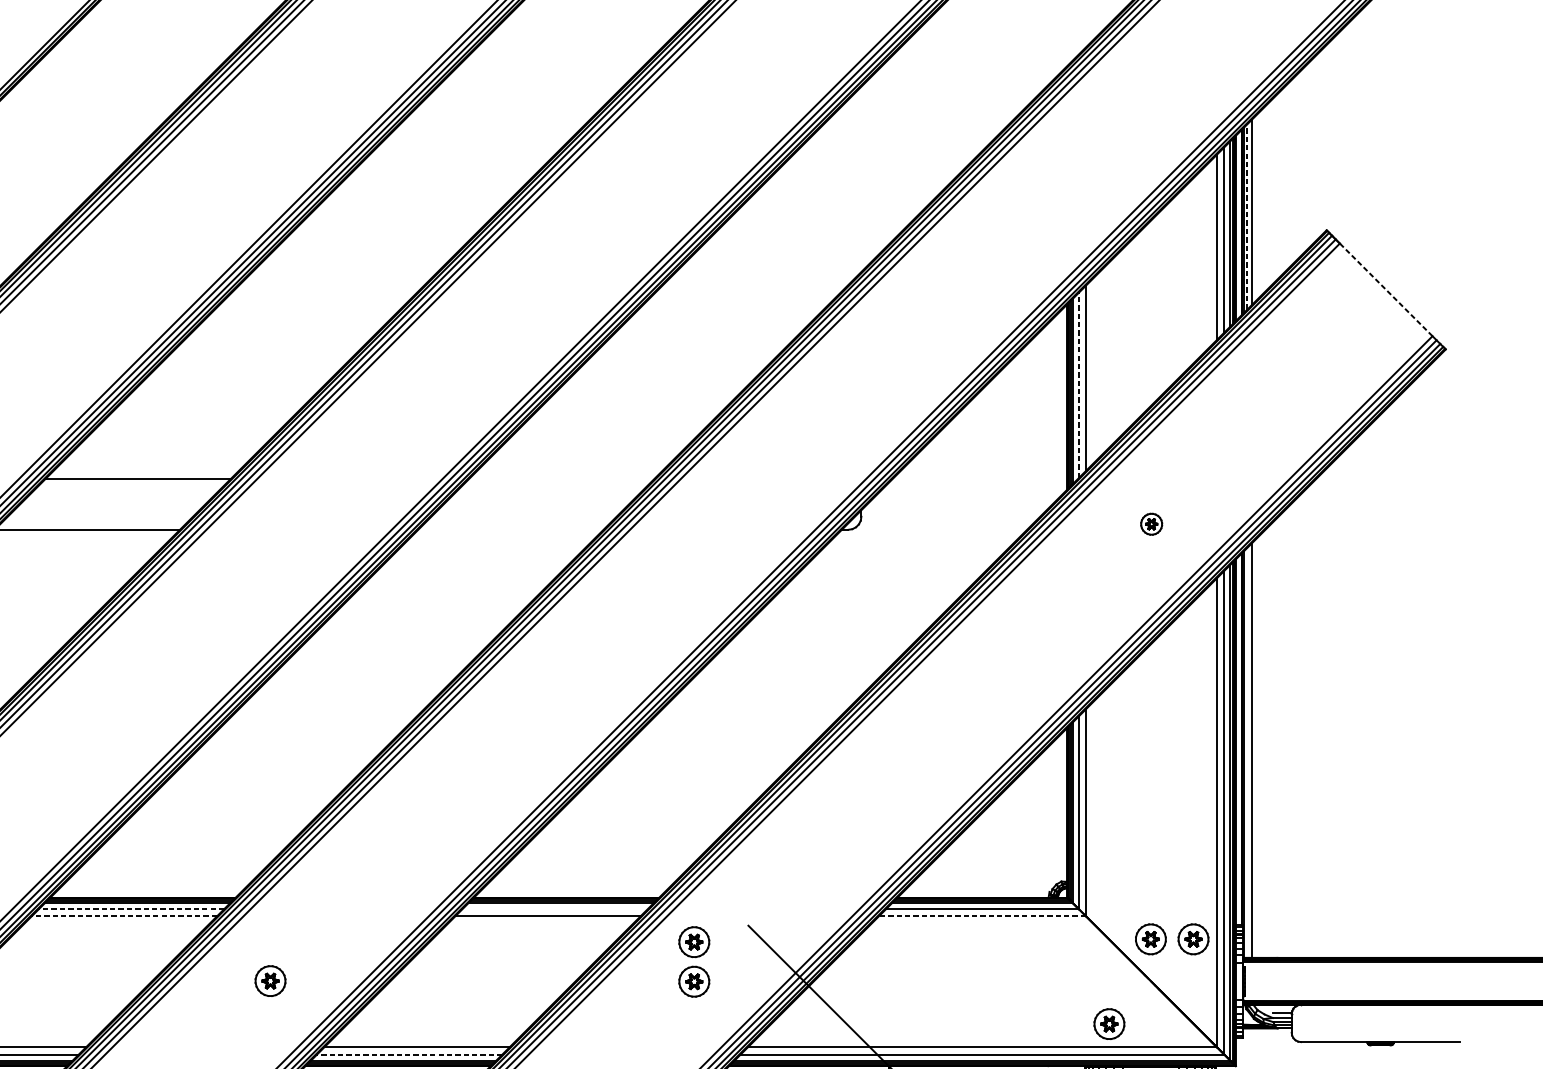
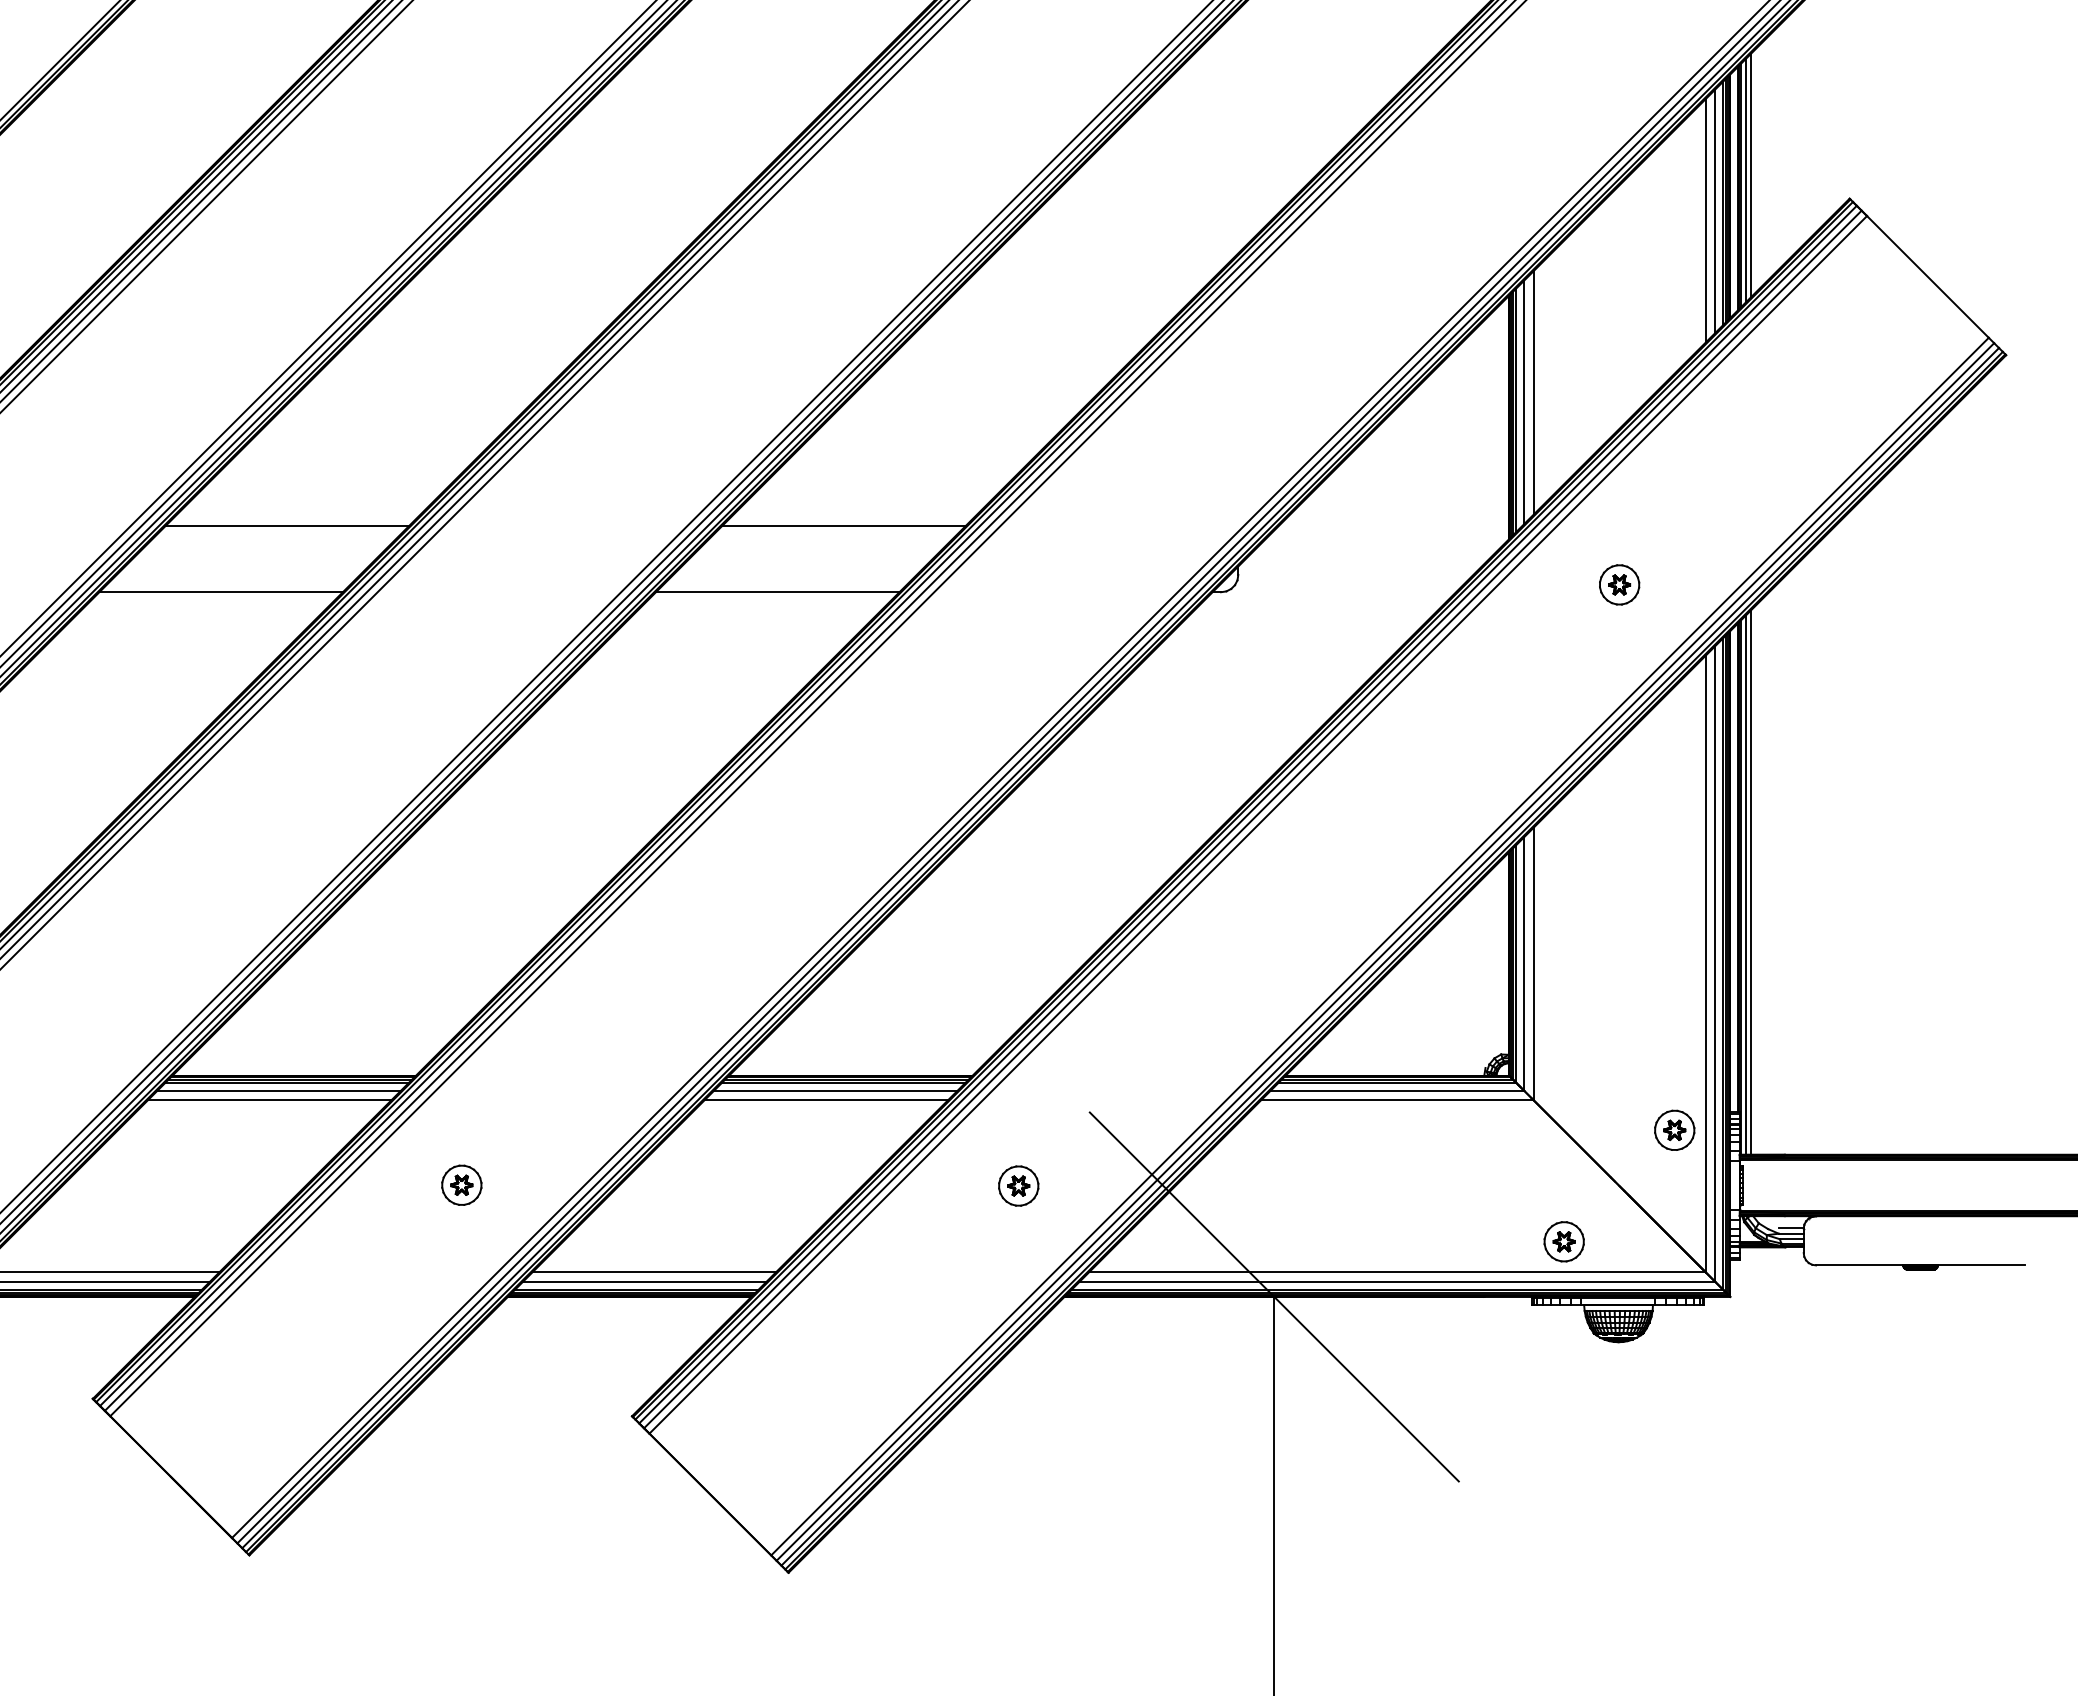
line: (1247, 217) -> (1745, 181), dashed -> solid
line: (1385, 289) -> (1927, 276), dashed -> solid
line: (1079, 385) -> (1524, 402), dashed -> solid
line: (560, 479) -> (843, 525), added
part: (1151, 523) -> (1619, 584), size x1.43
line: (510, 530) -> (777, 592), added
line: (1247, 752) -> (1745, 884), added
line: (131, 909) -> (279, 1090), dashed -> solid
line: (554, 909) -> (835, 1090), added
line: (124, 916) -> (269, 1100), dashed -> solid
line: (981, 916) -> (1396, 1100), dashed -> solid
part: (1150, 938) -> (1618, 1129), removed
part: (694, 941) -> (1018, 1133), removed
line: (409, 1054) -> (644, 1281), dashed -> solid

